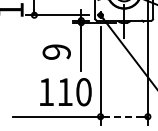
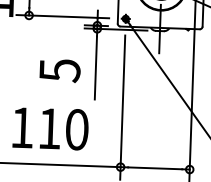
text: (56, 52) -> (59, 71), 9 -> 5
text: (65, 92) -> (50, 129), moved
line: (123, 116) -> (154, 168), dashed -> solid

